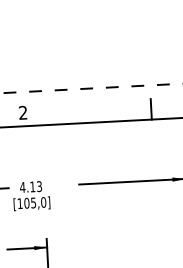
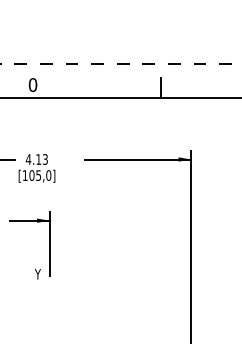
text: (22, 113) -> (32, 85), 2 -> 0

